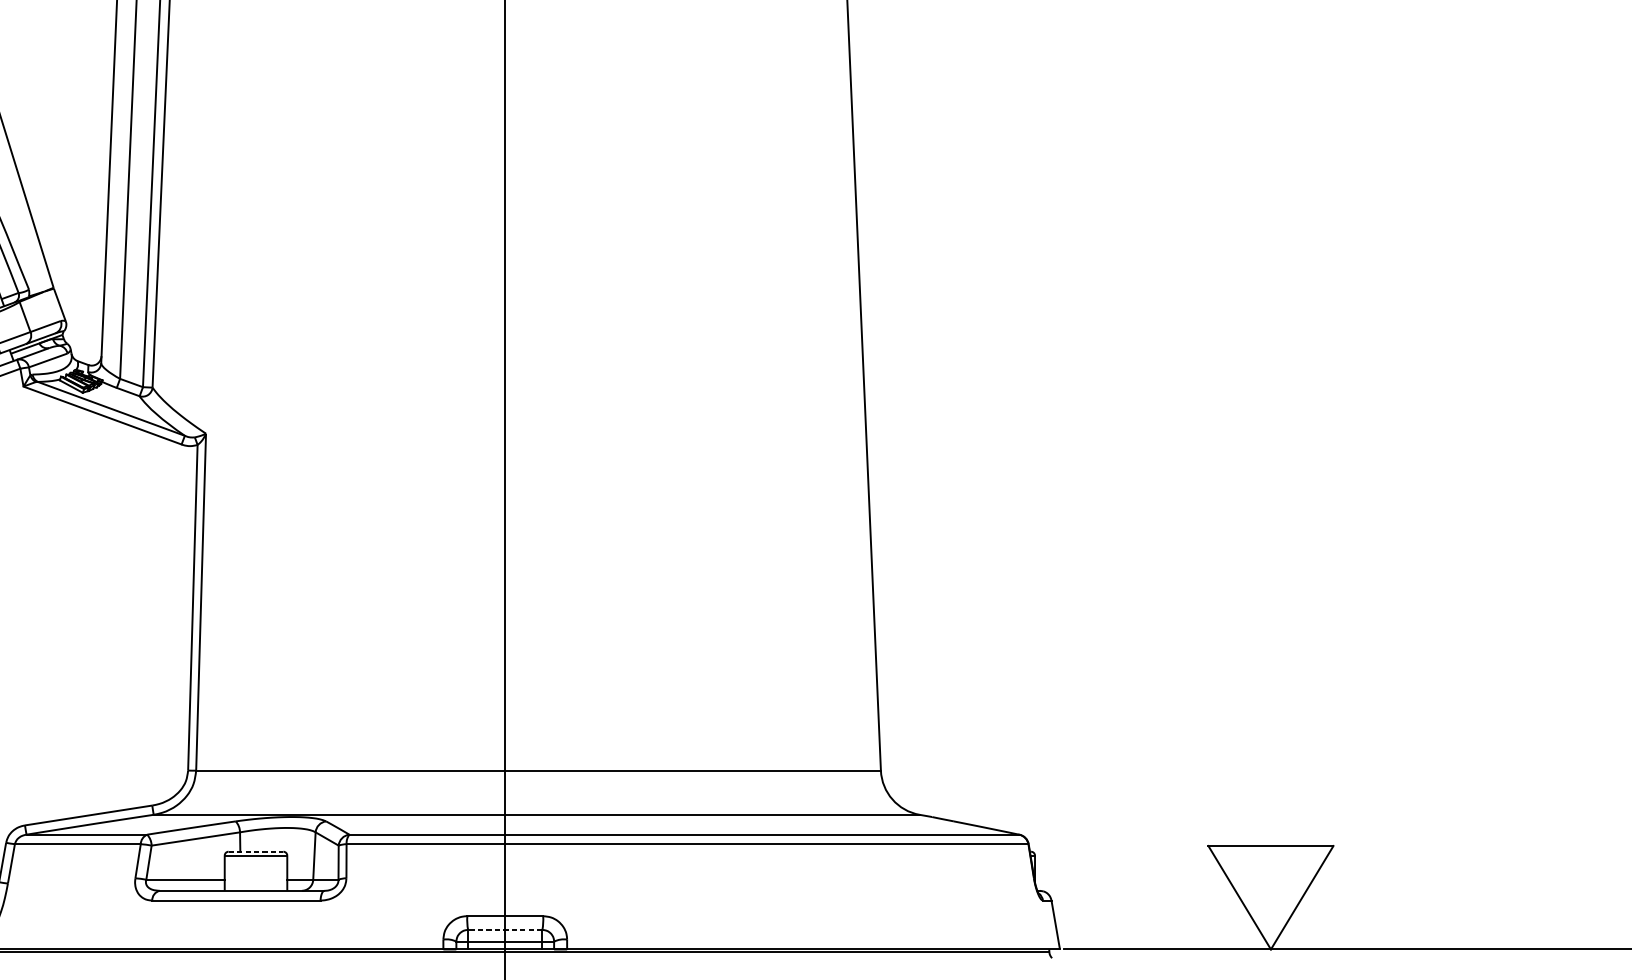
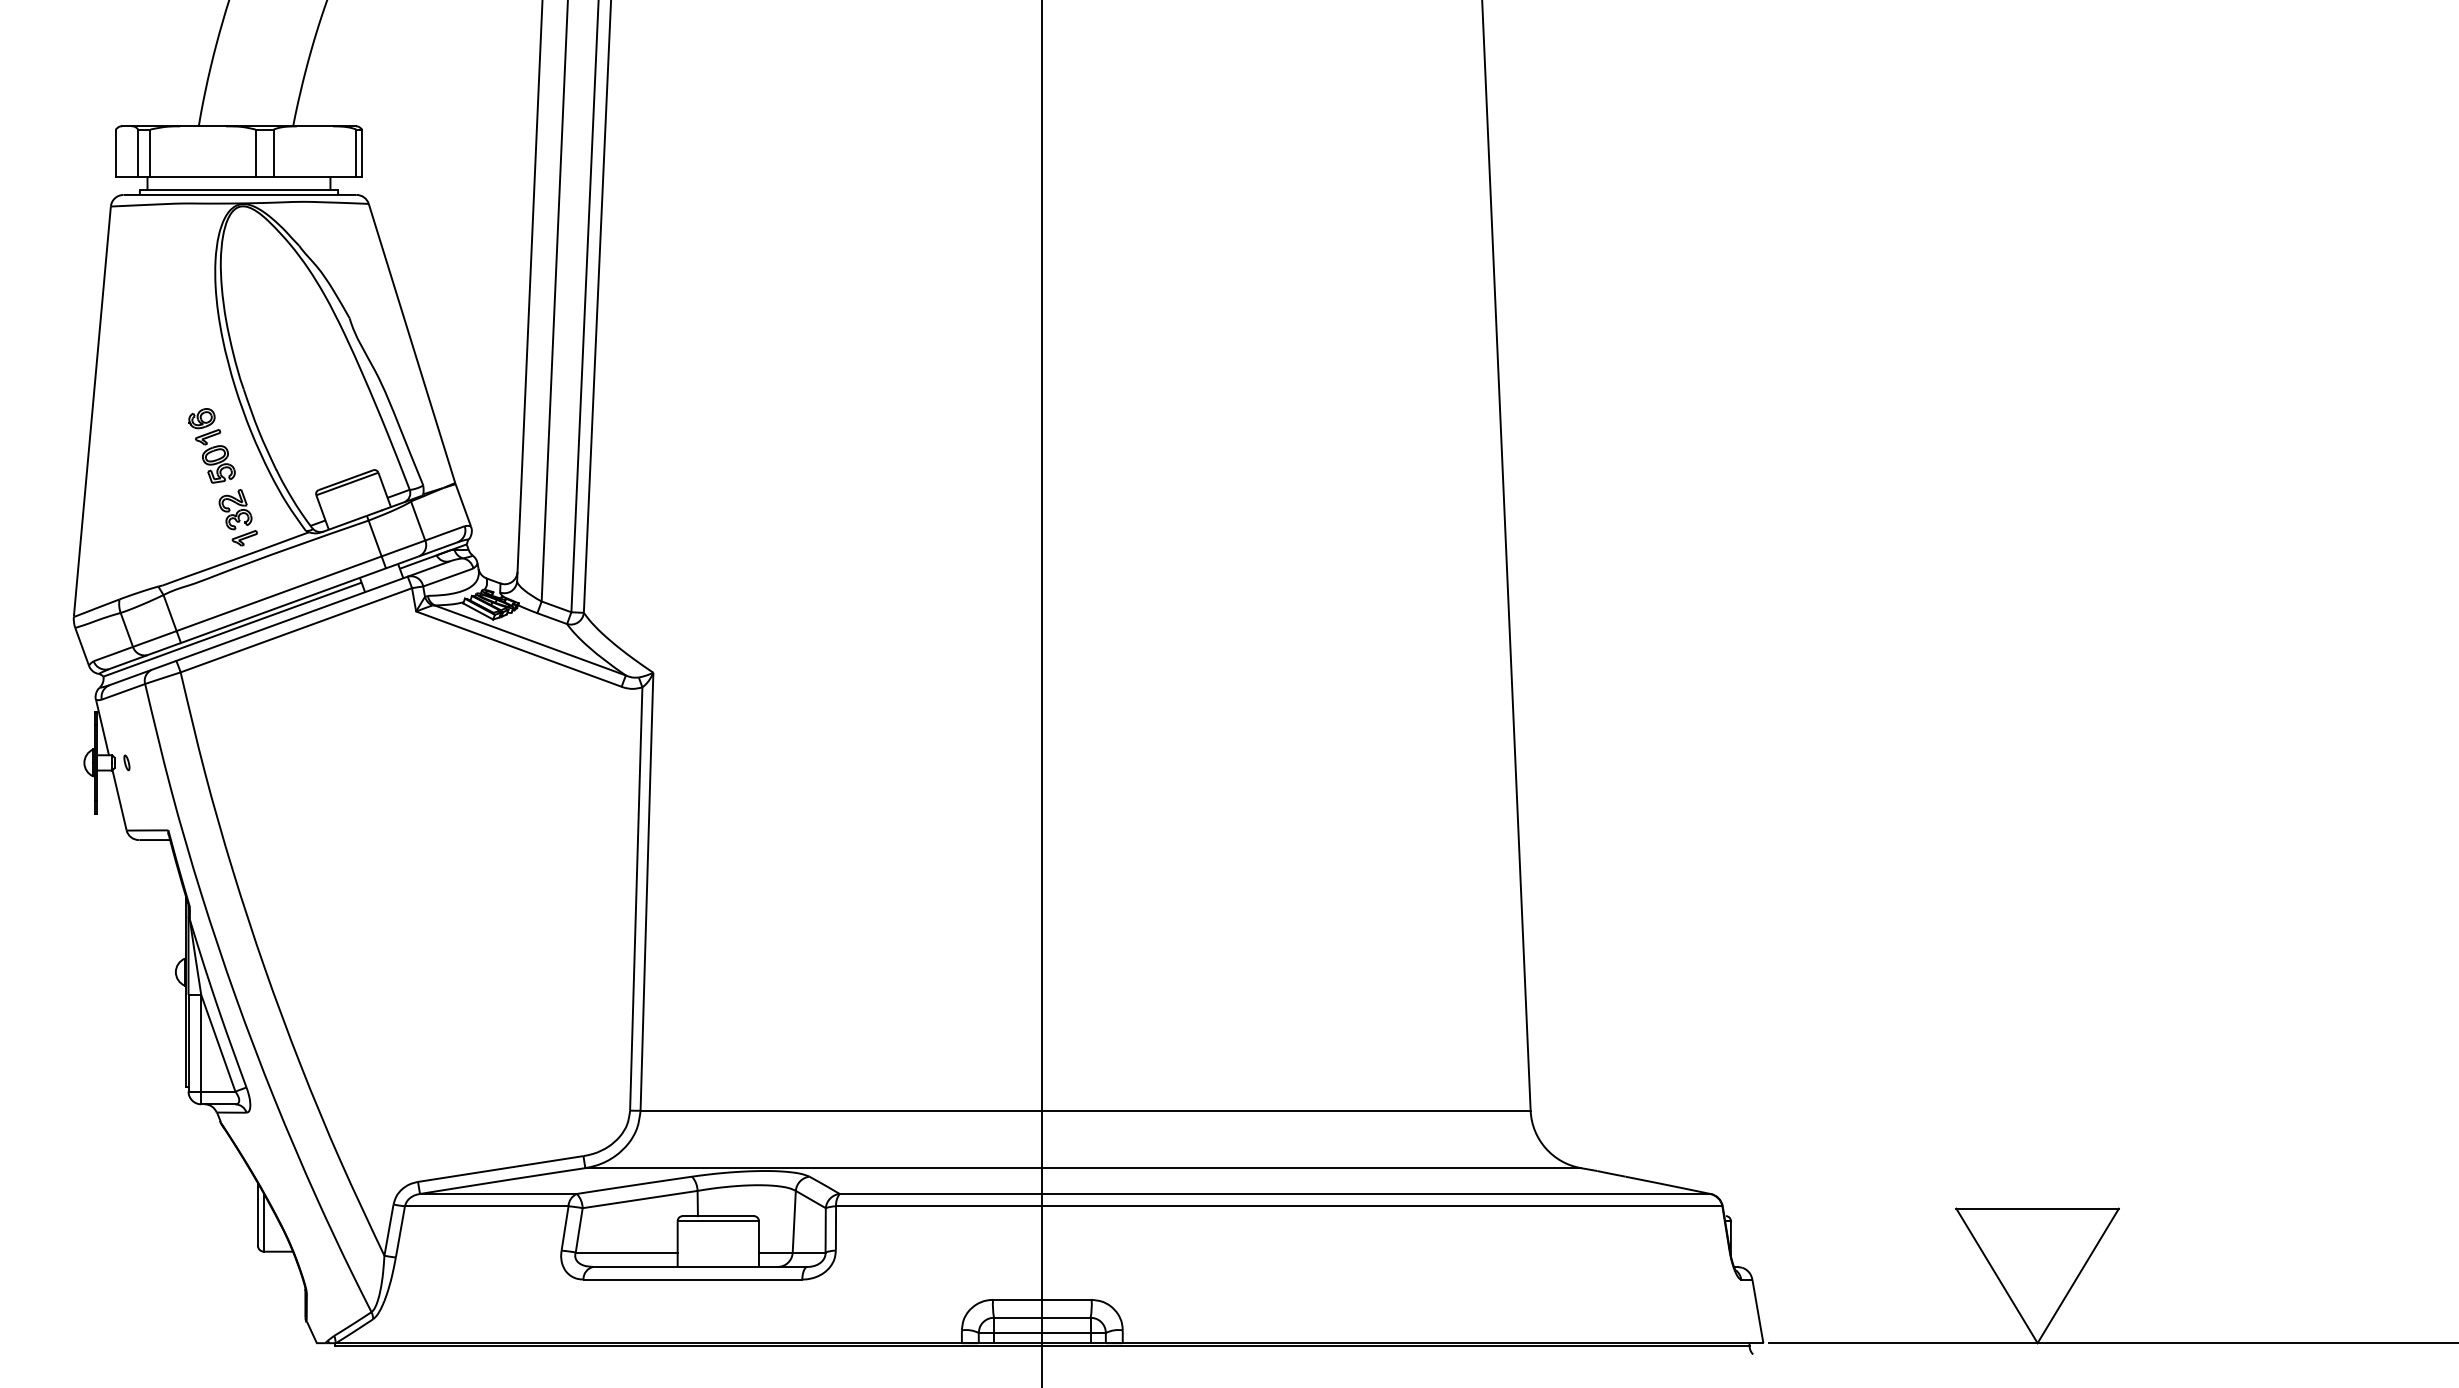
line: (256, 852) -> (718, 1216), dashed -> solid
line: (504, 929) -> (1041, 1317), dashed -> solid

